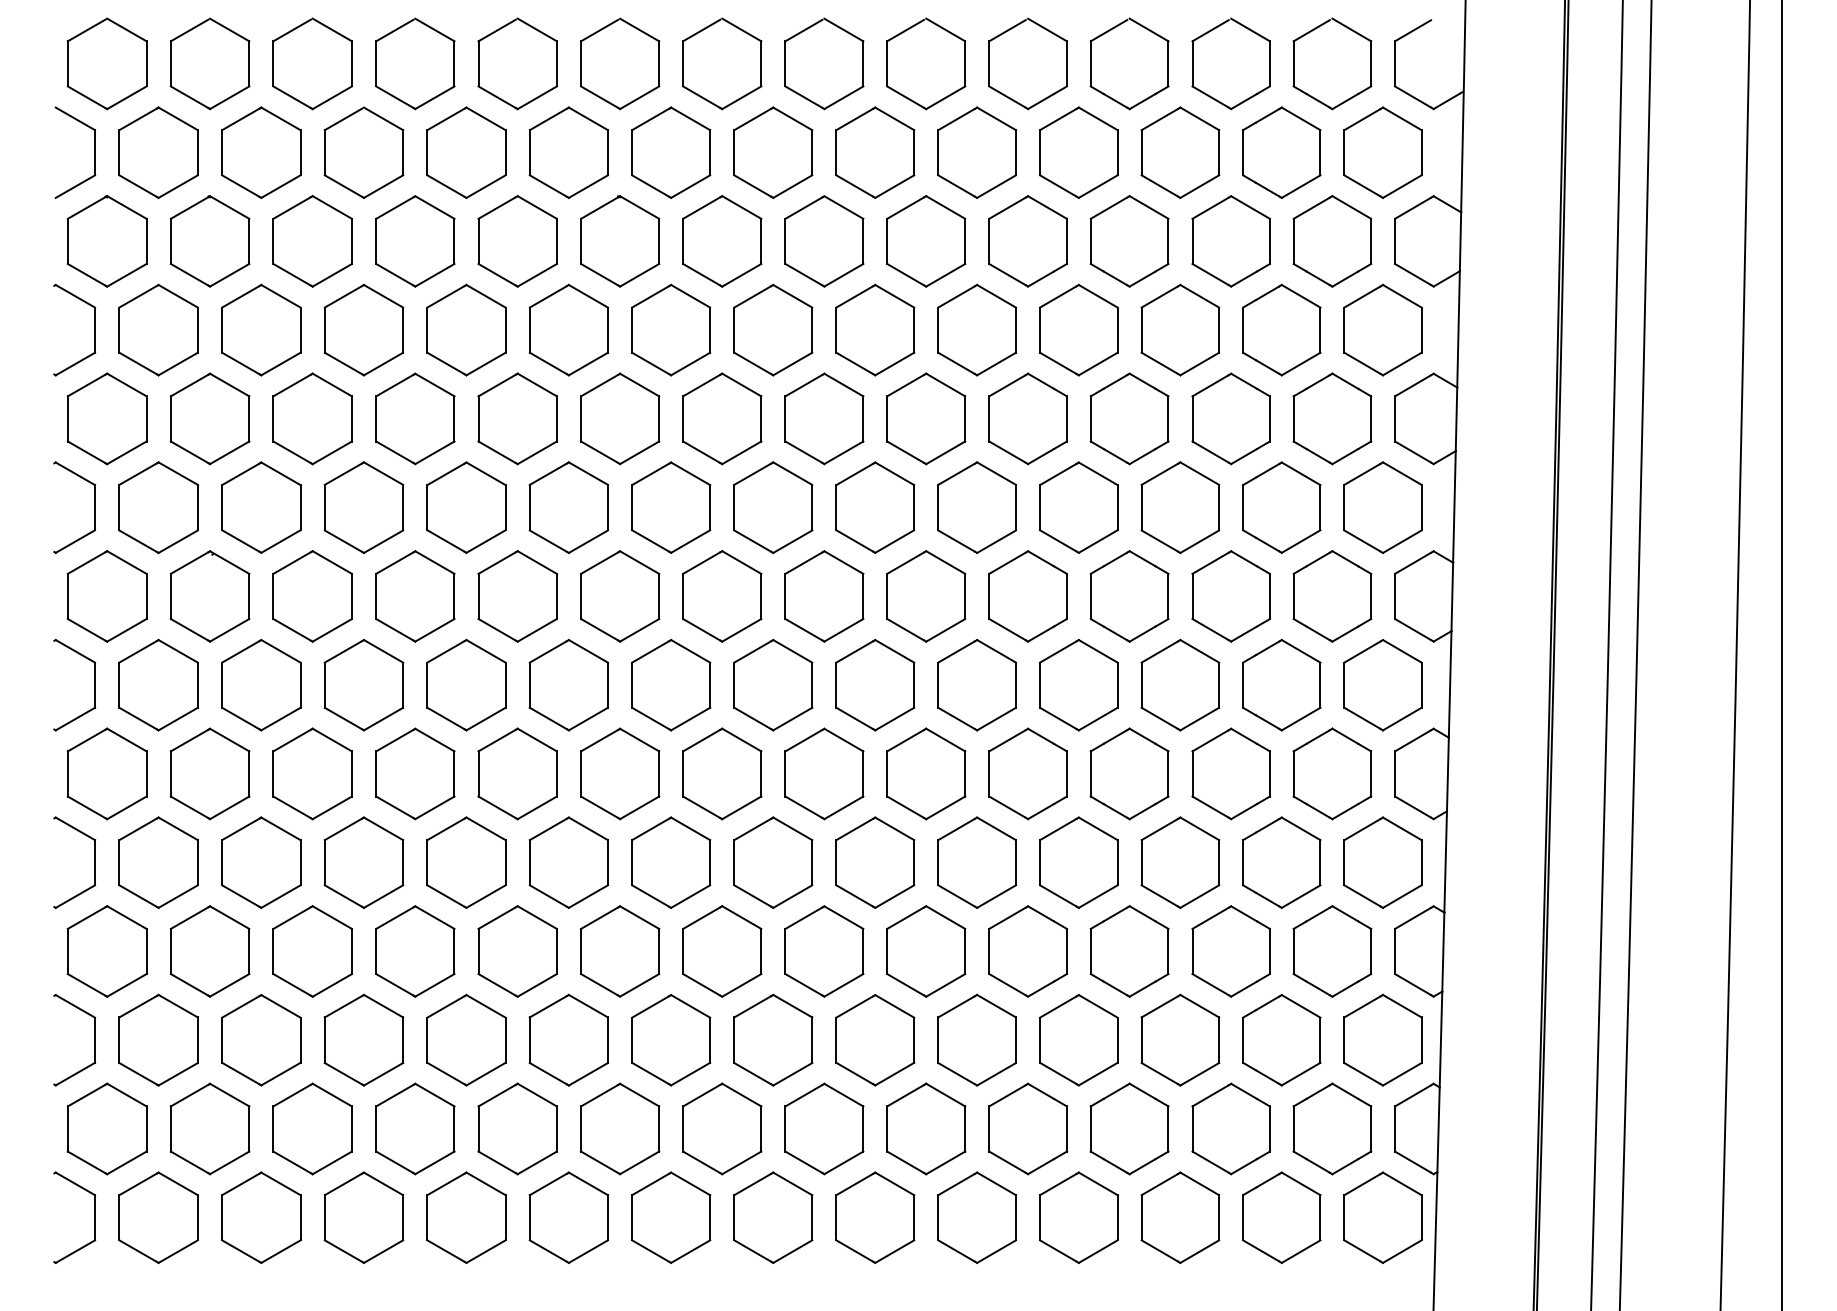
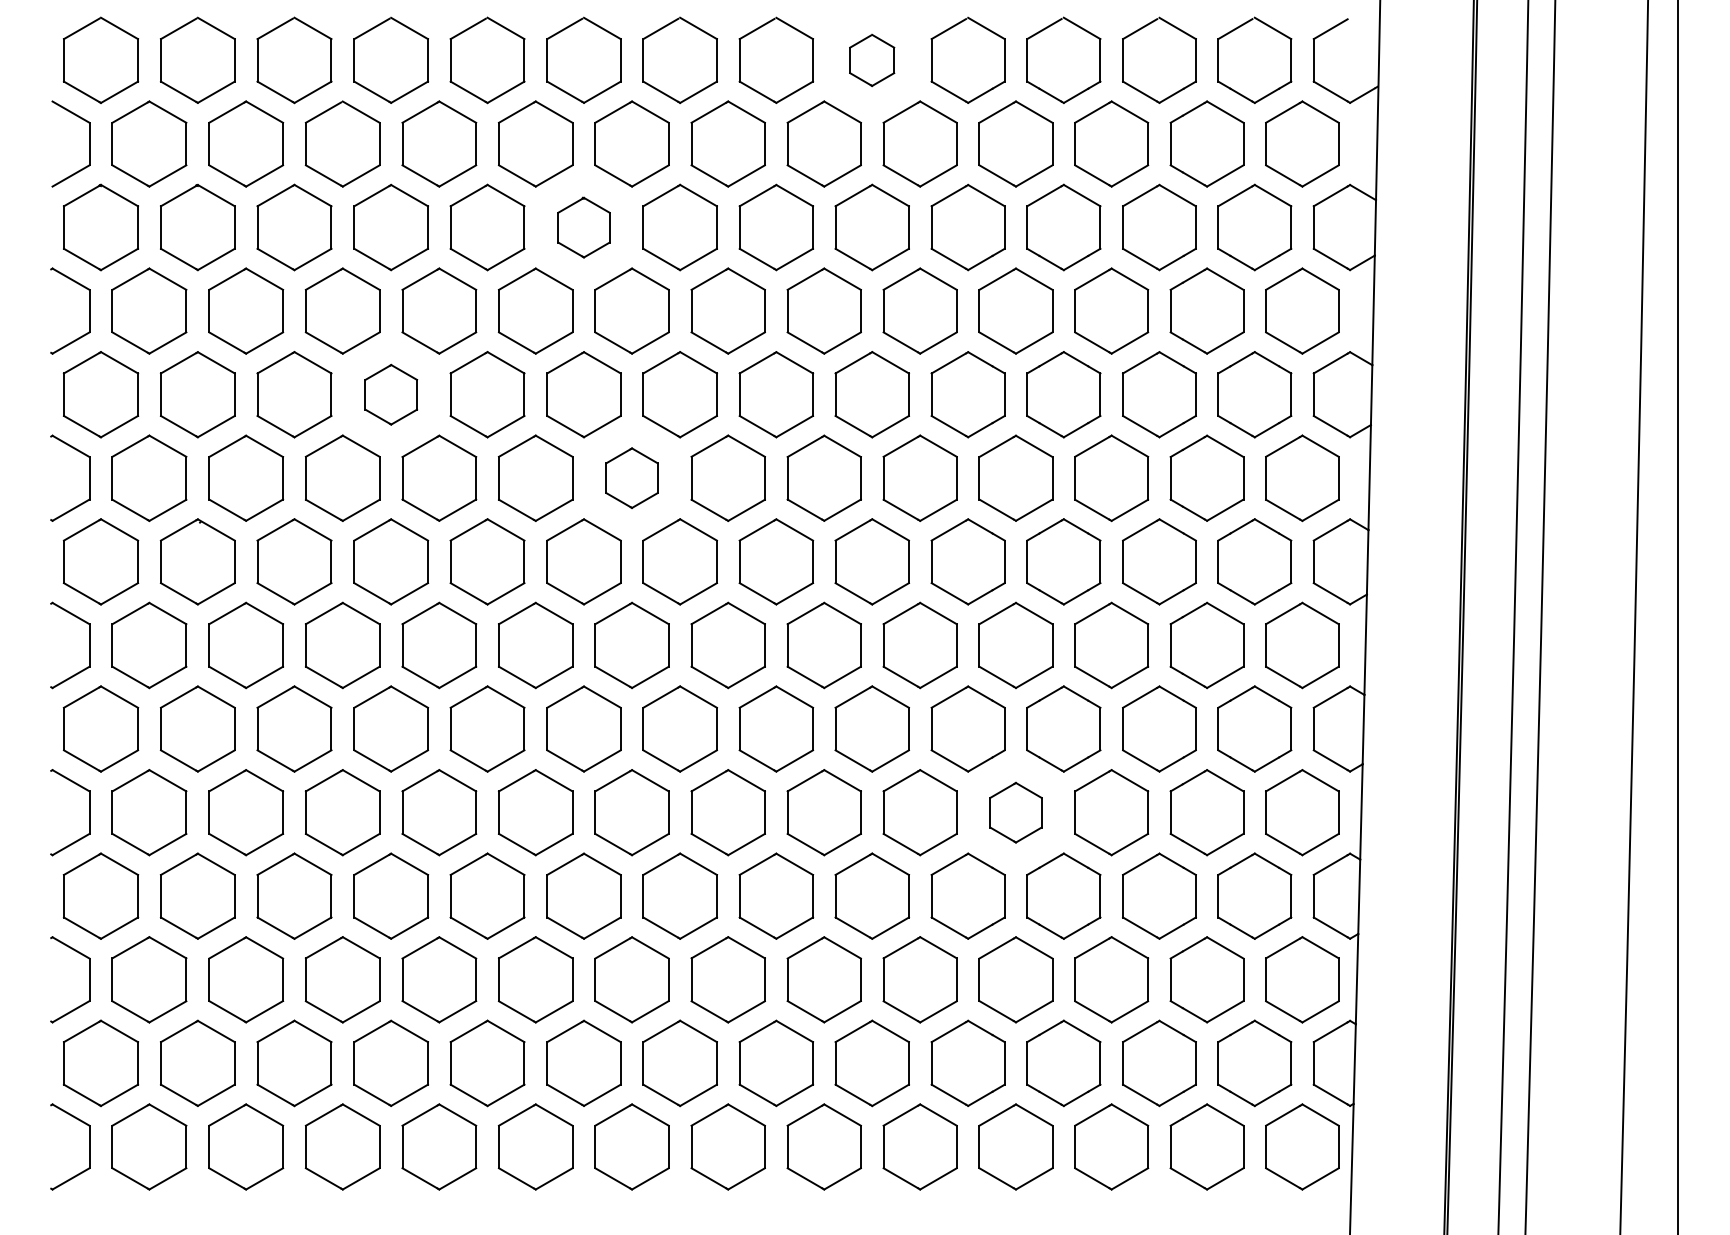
part: (925, 64) -> (871, 60), size x0.6
part: (619, 241) -> (583, 227), size x0.7
part: (415, 418) -> (391, 394), size x0.7
part: (670, 506) -> (631, 477), size x0.7
part: (1078, 862) -> (1015, 812), size x0.7

